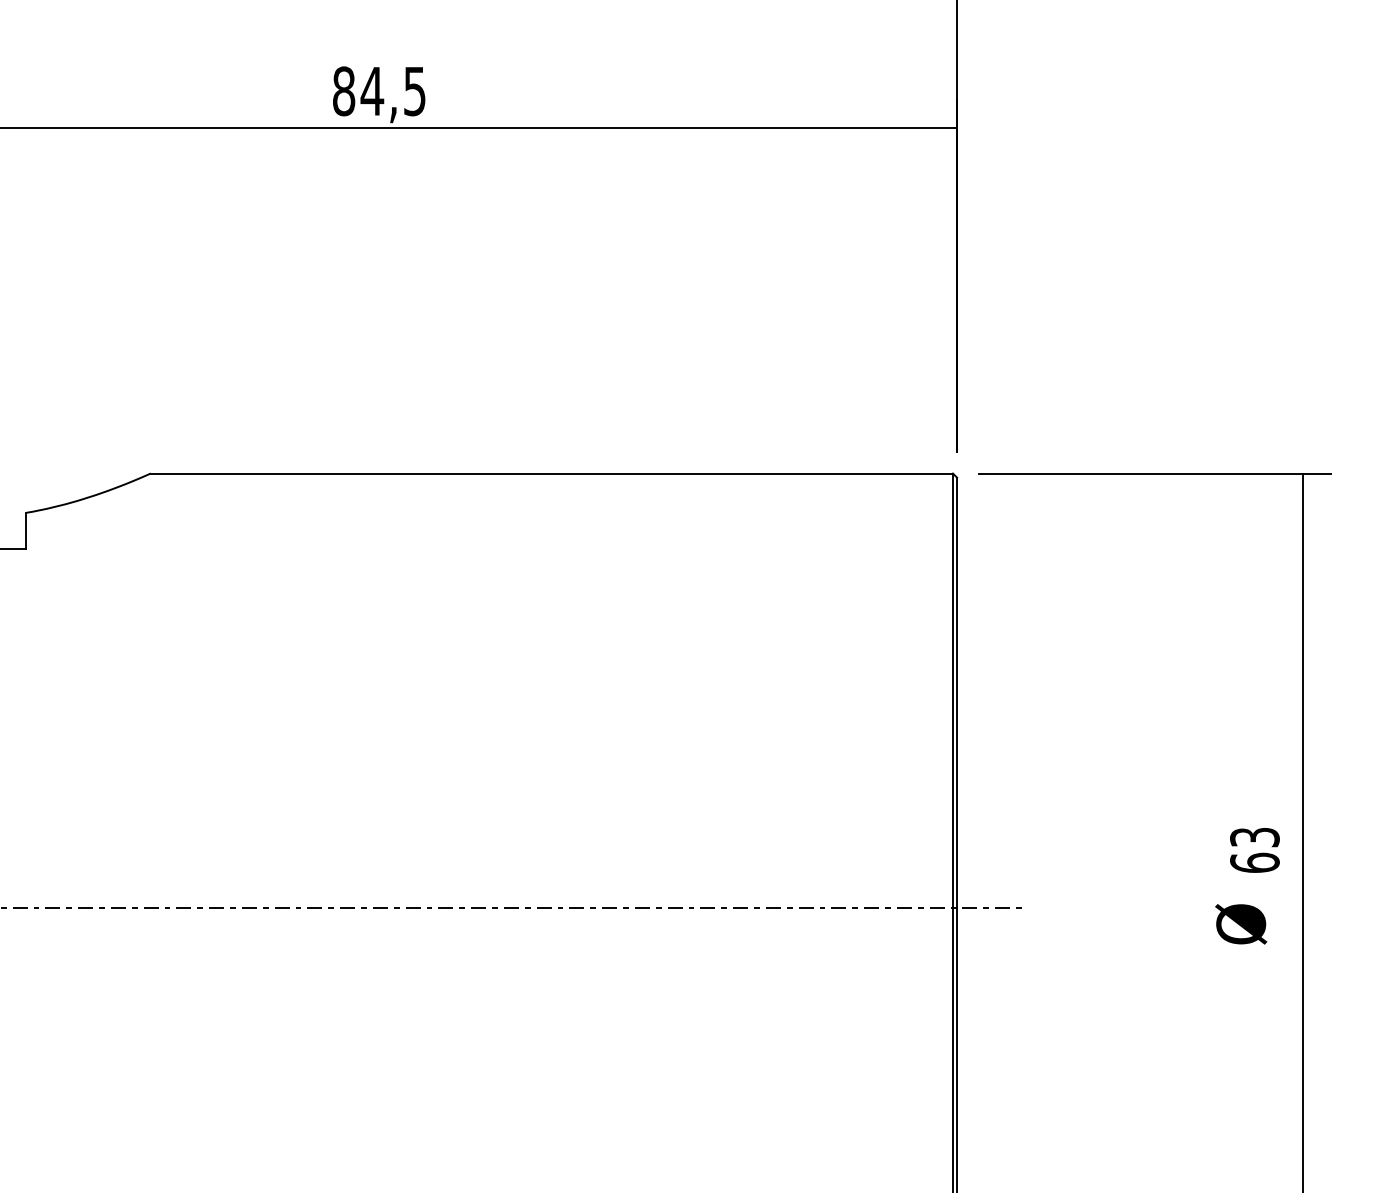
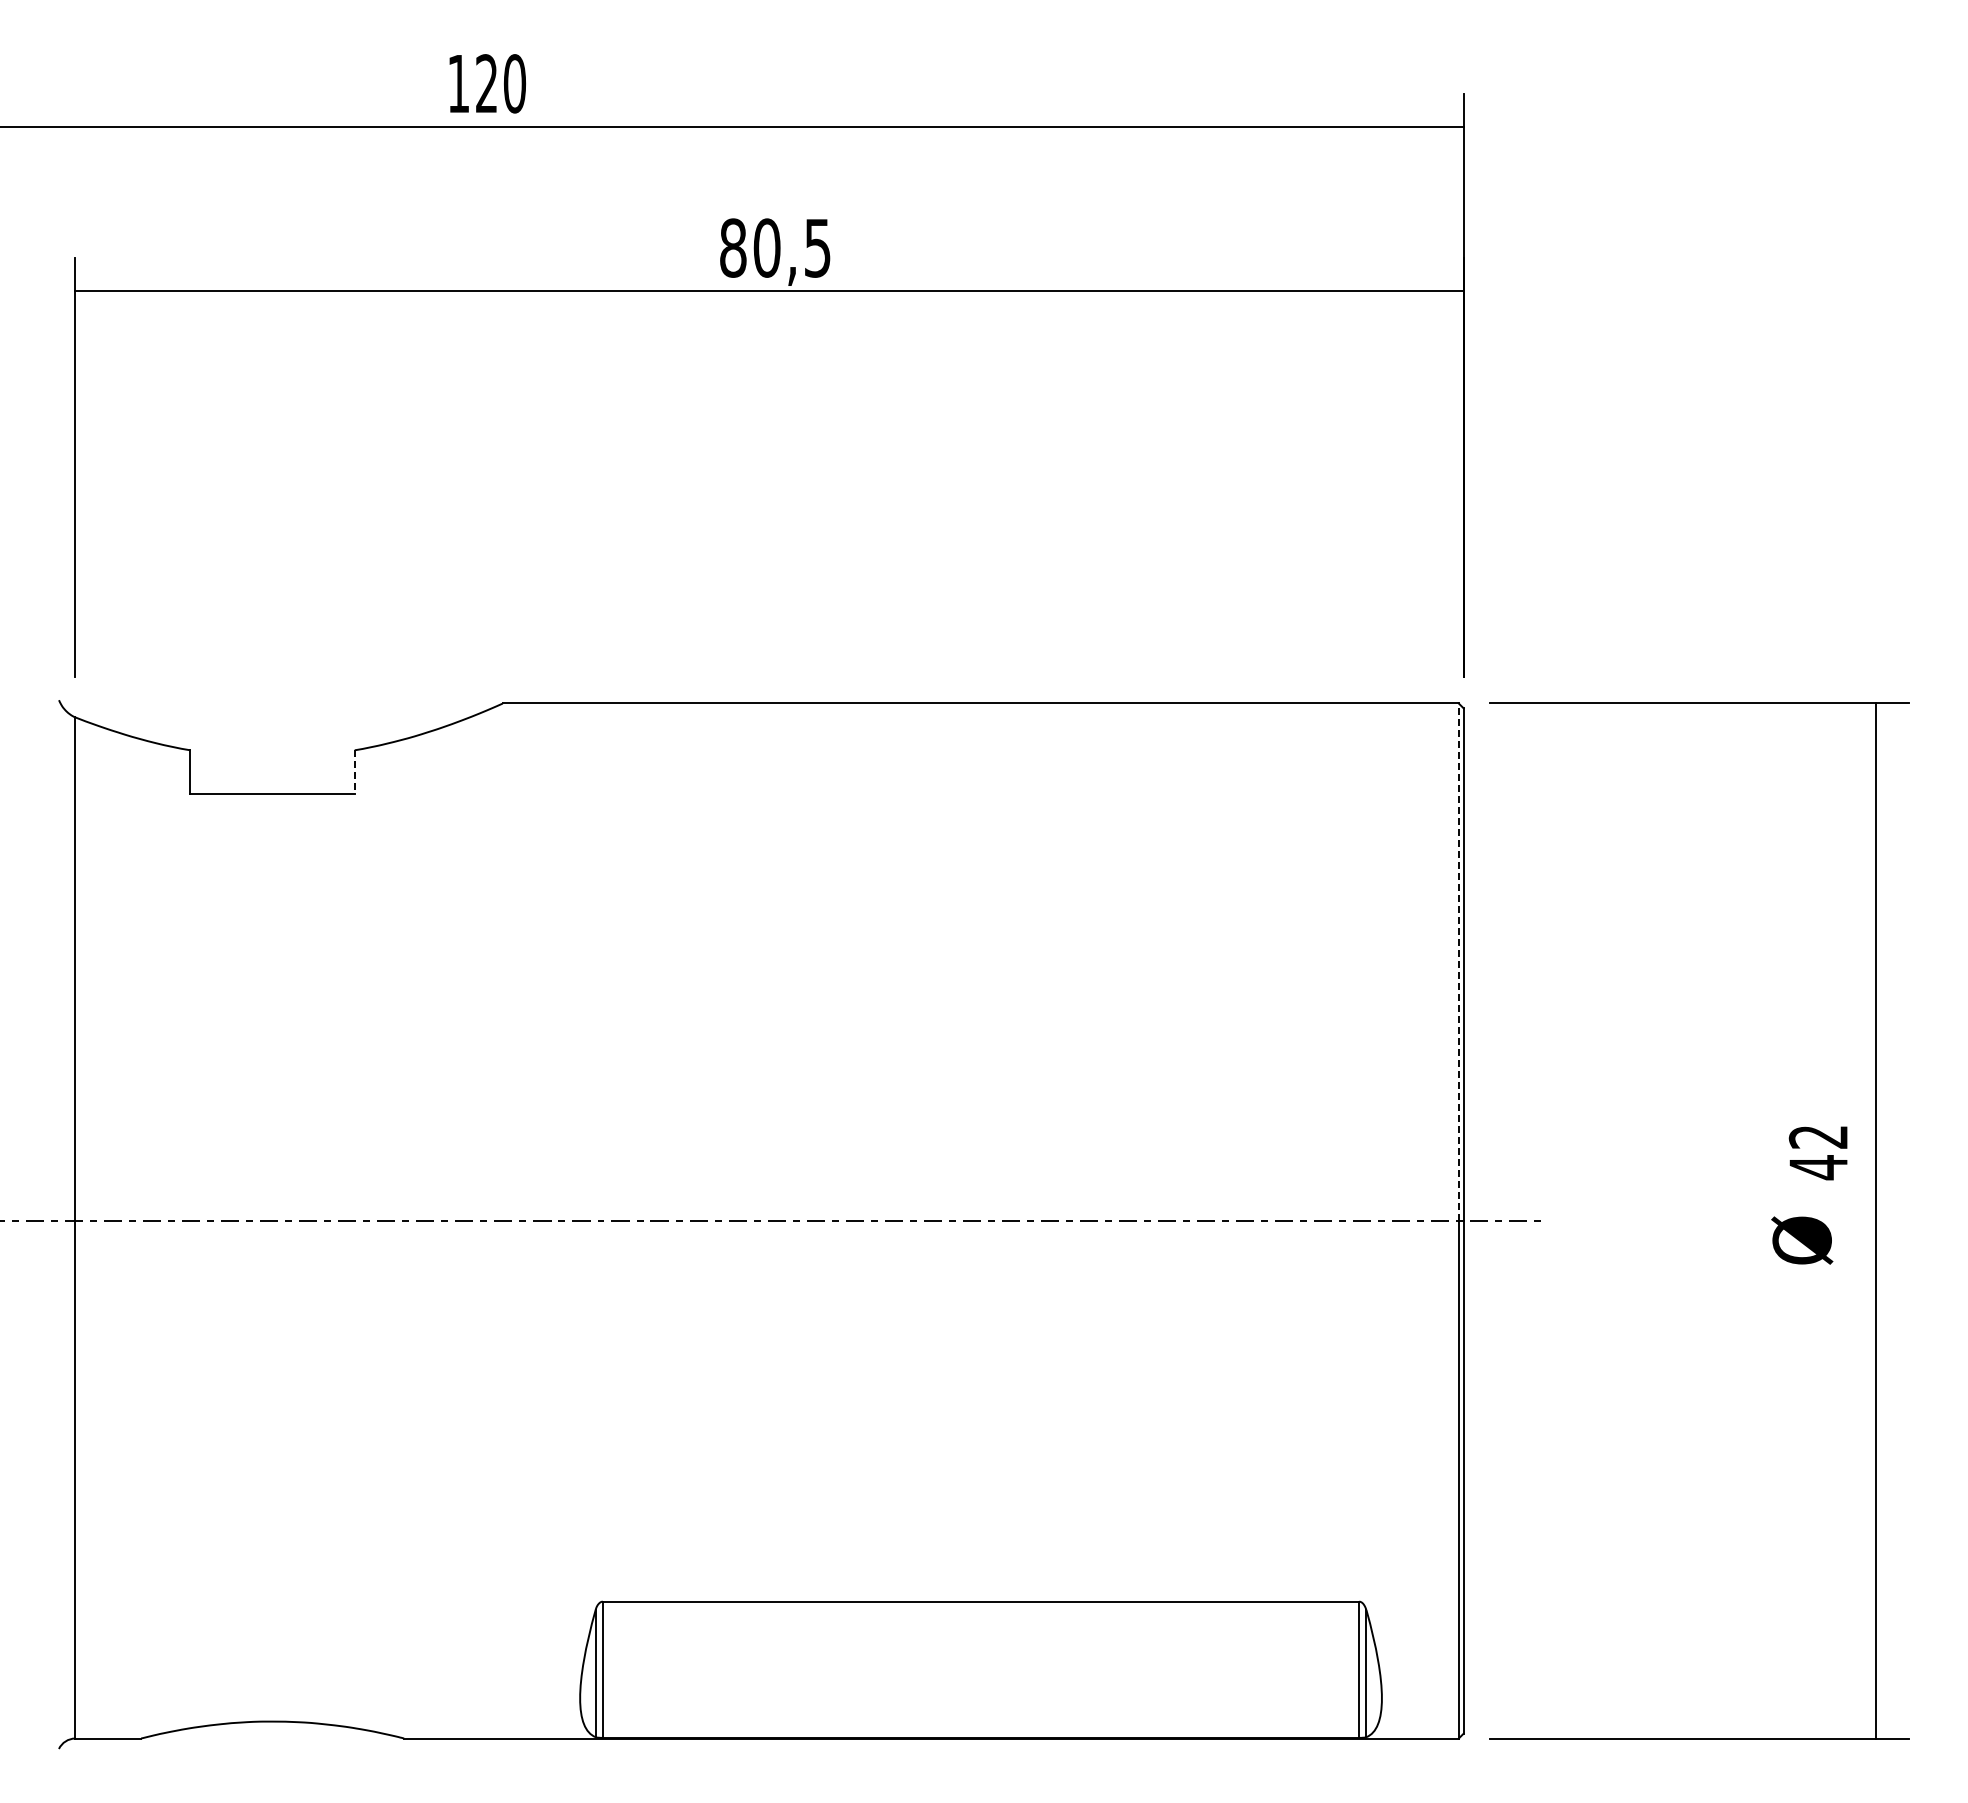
text: (372, 90) -> (767, 247), 84,5 -> 80,5
line: (26, 531) -> (354, 772), solid -> dashed
line: (952, 690) -> (1458, 962), solid -> dashed
text: (1254, 850) -> (1818, 1152), 63 -> 42

